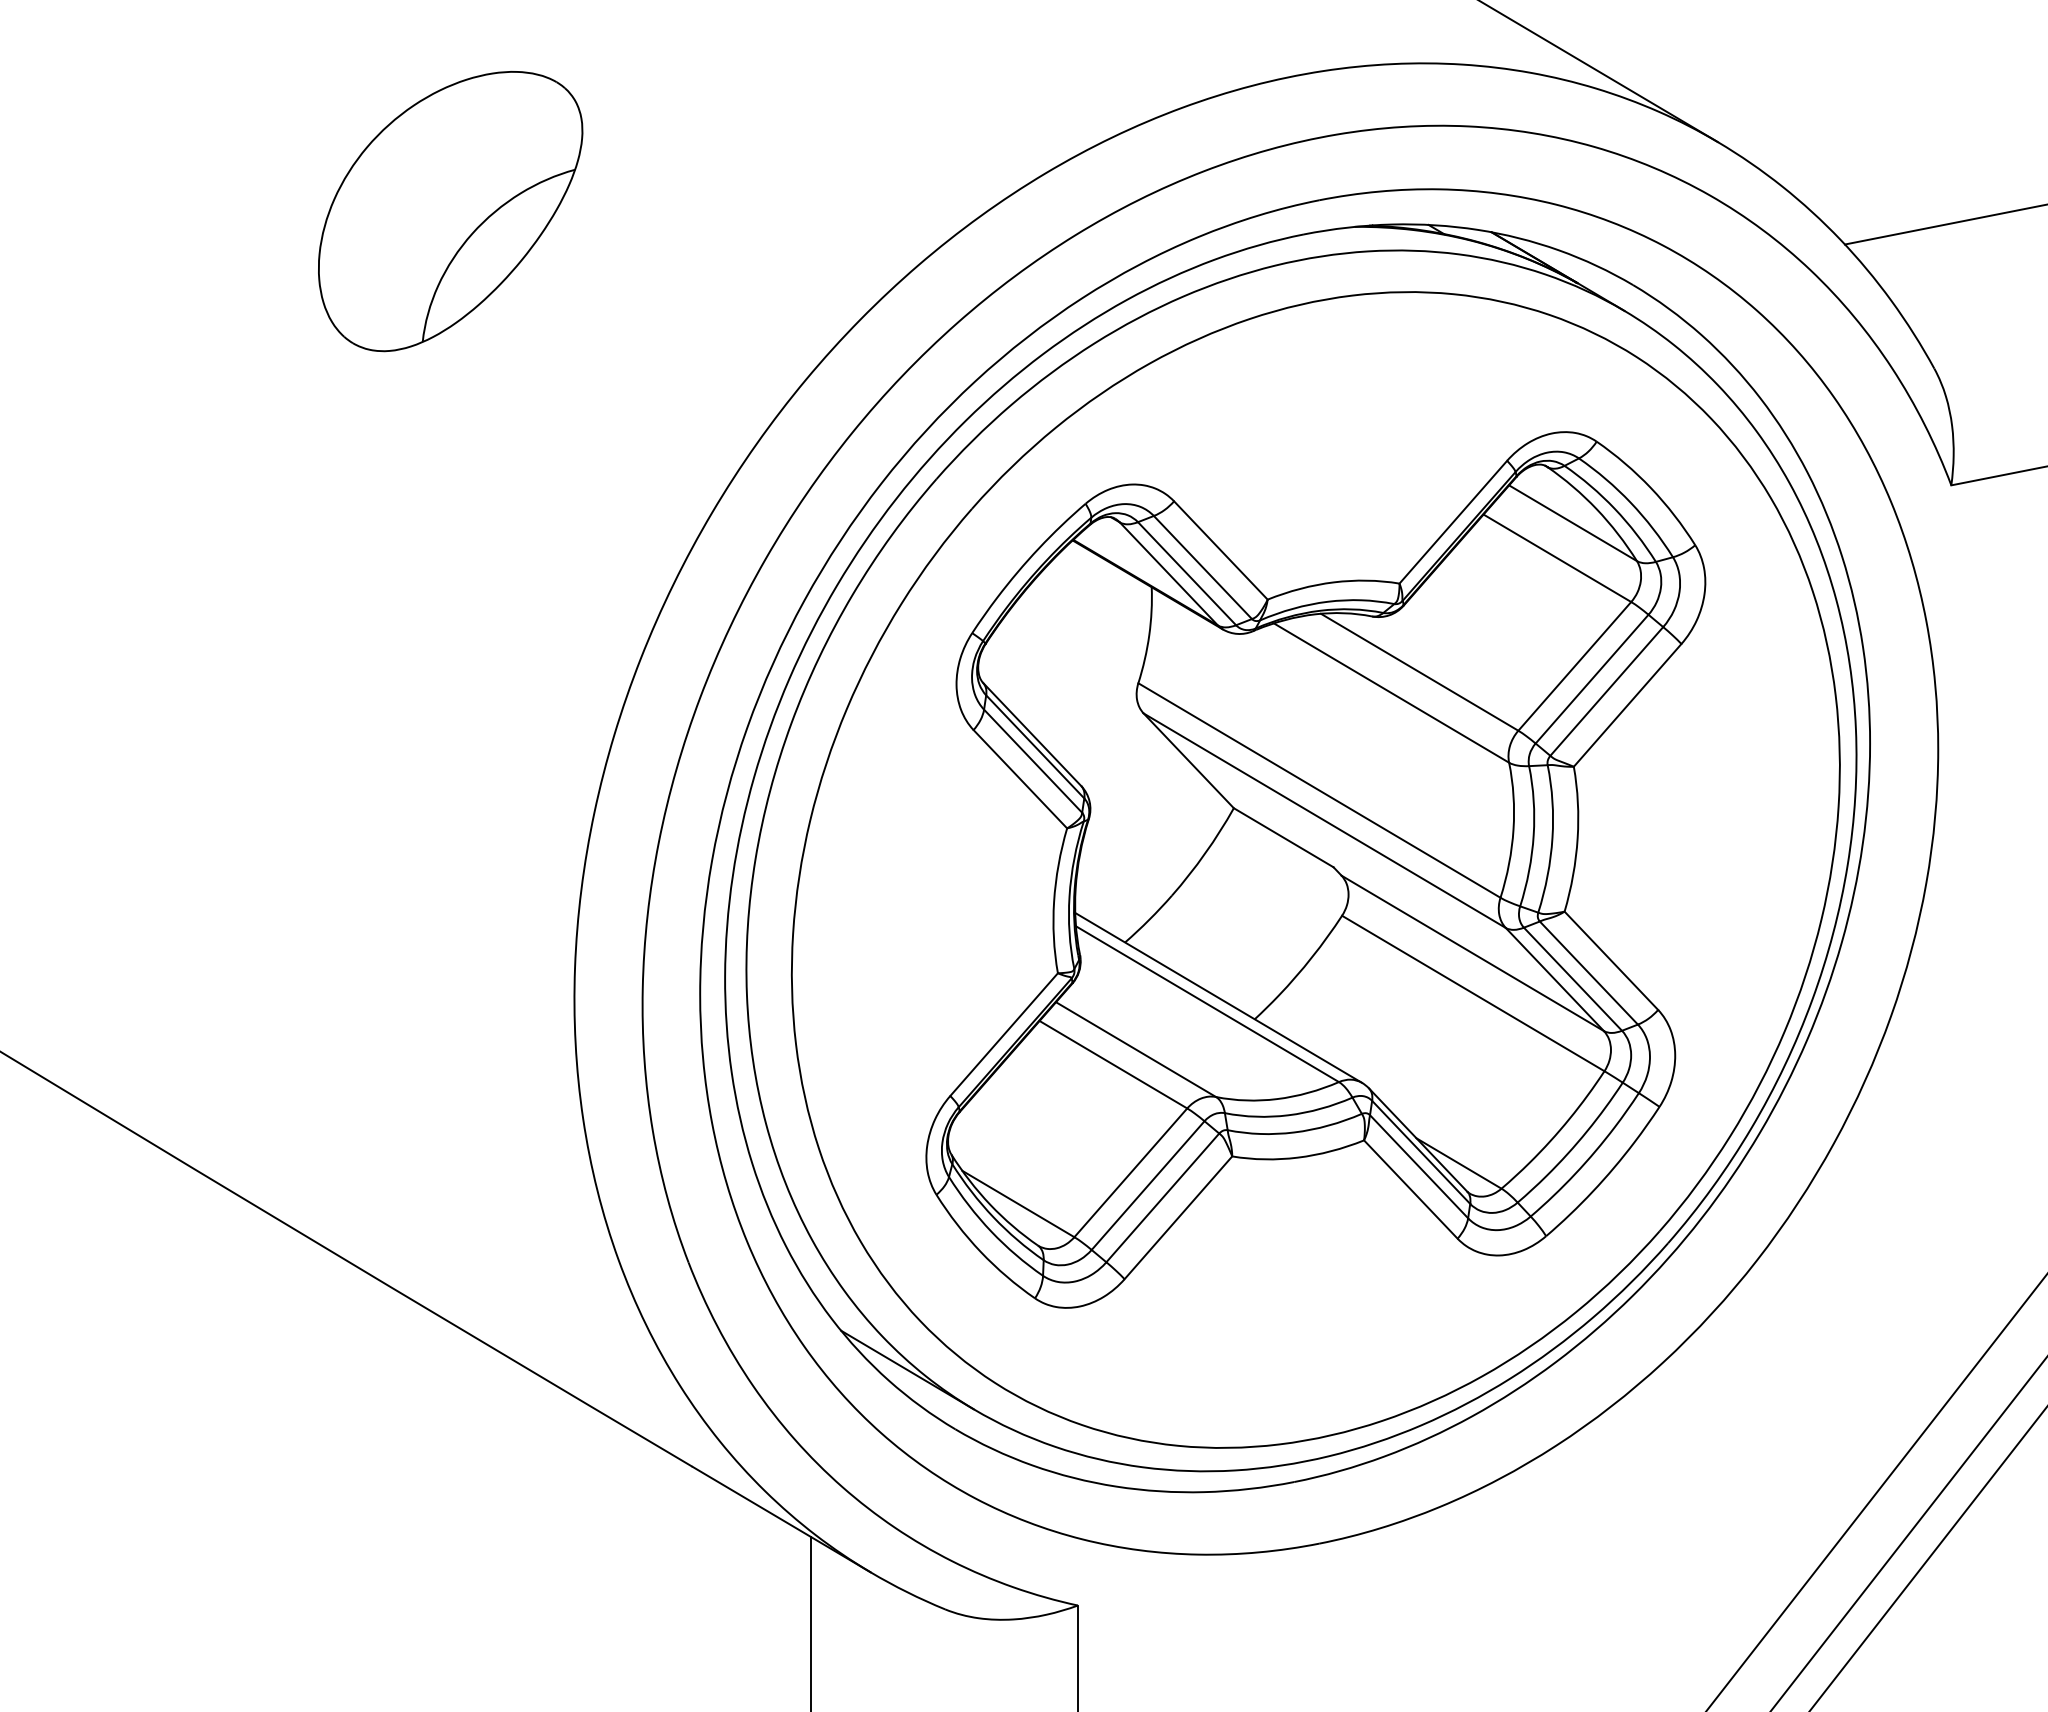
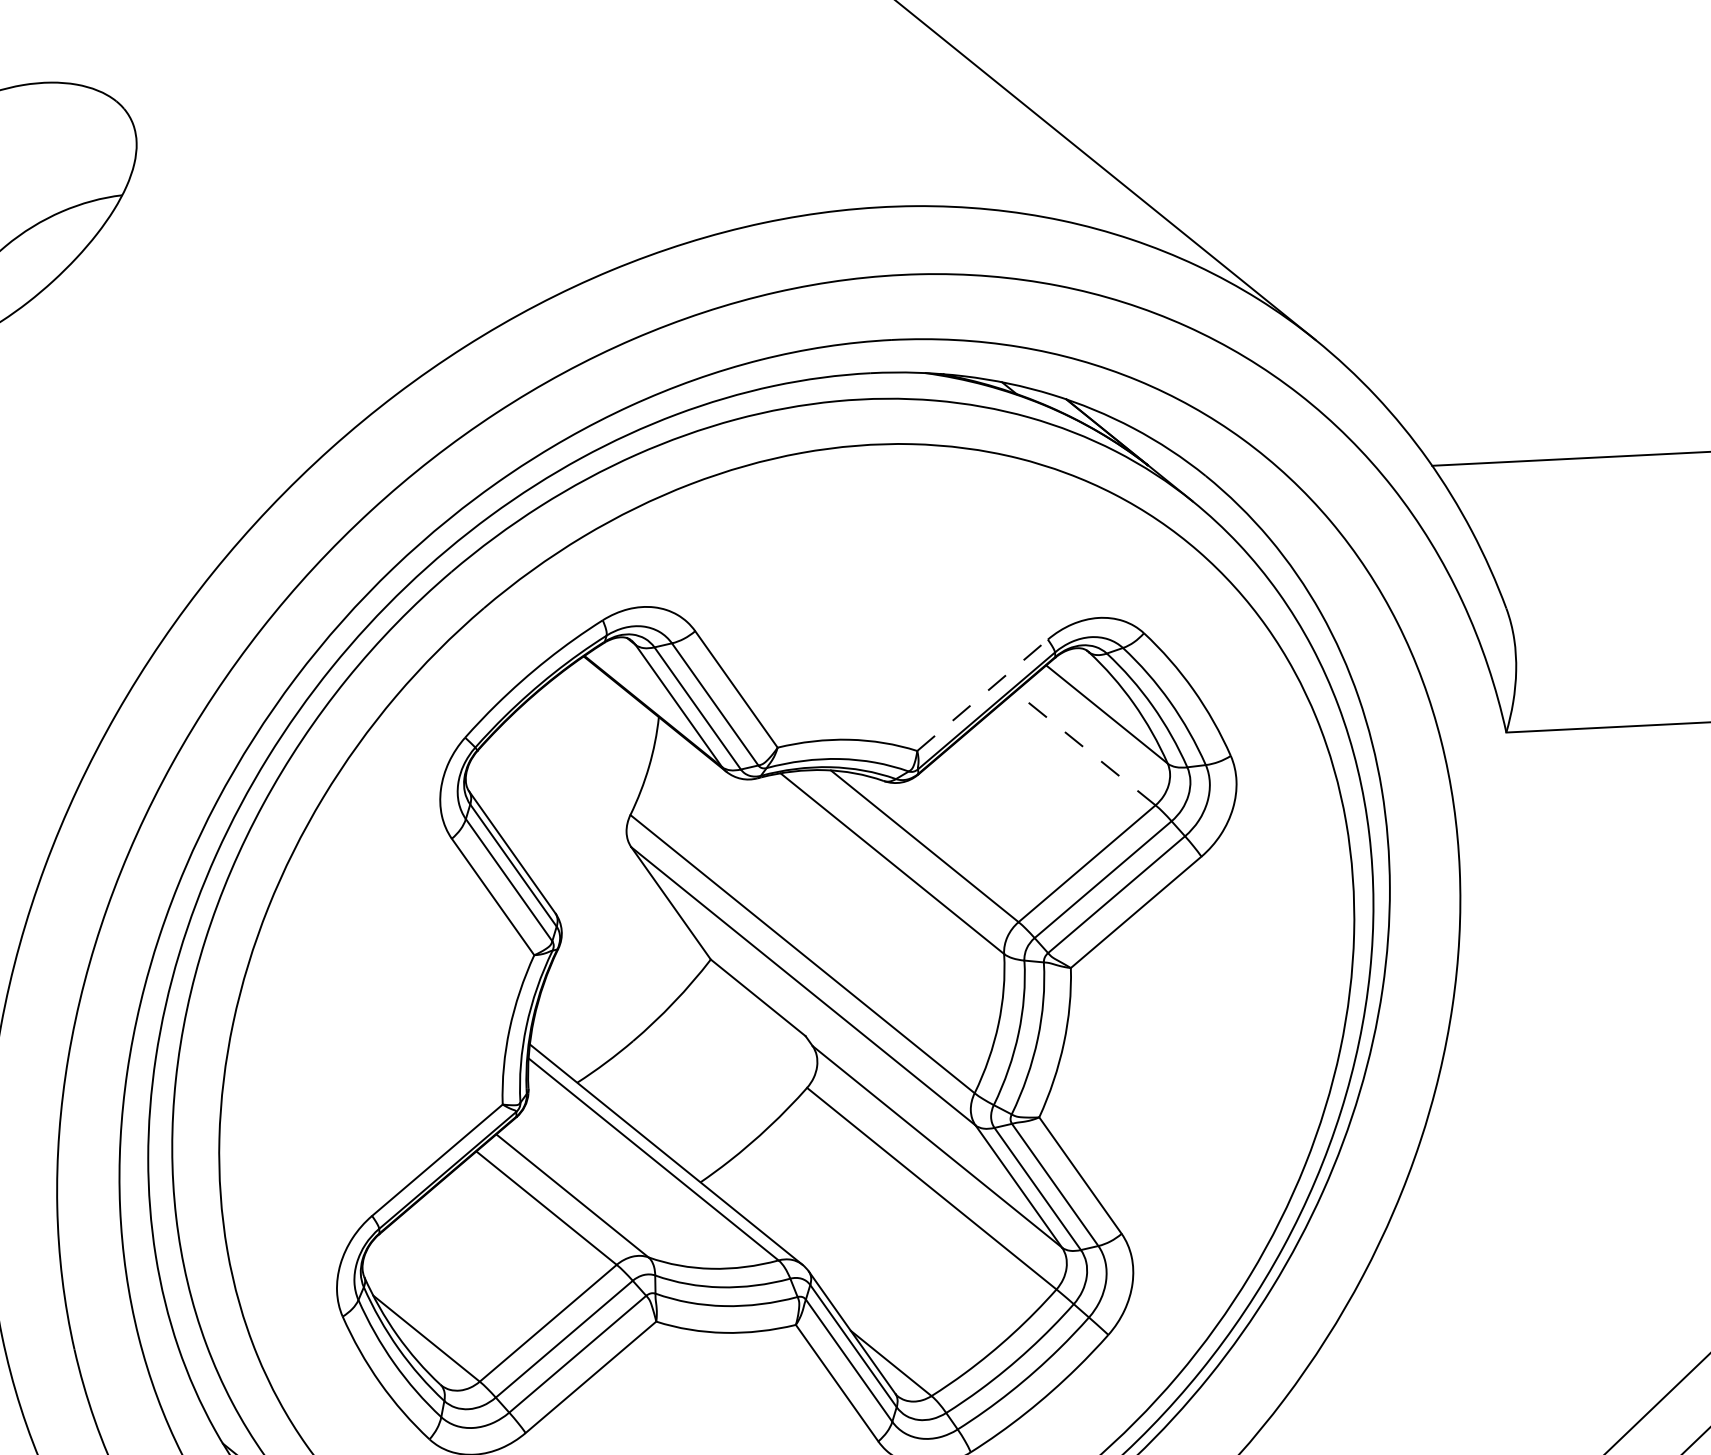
line: (1453, 522) -> (982, 695), solid -> dashed
line: (1557, 558) -> (1085, 748), solid -> dashed

